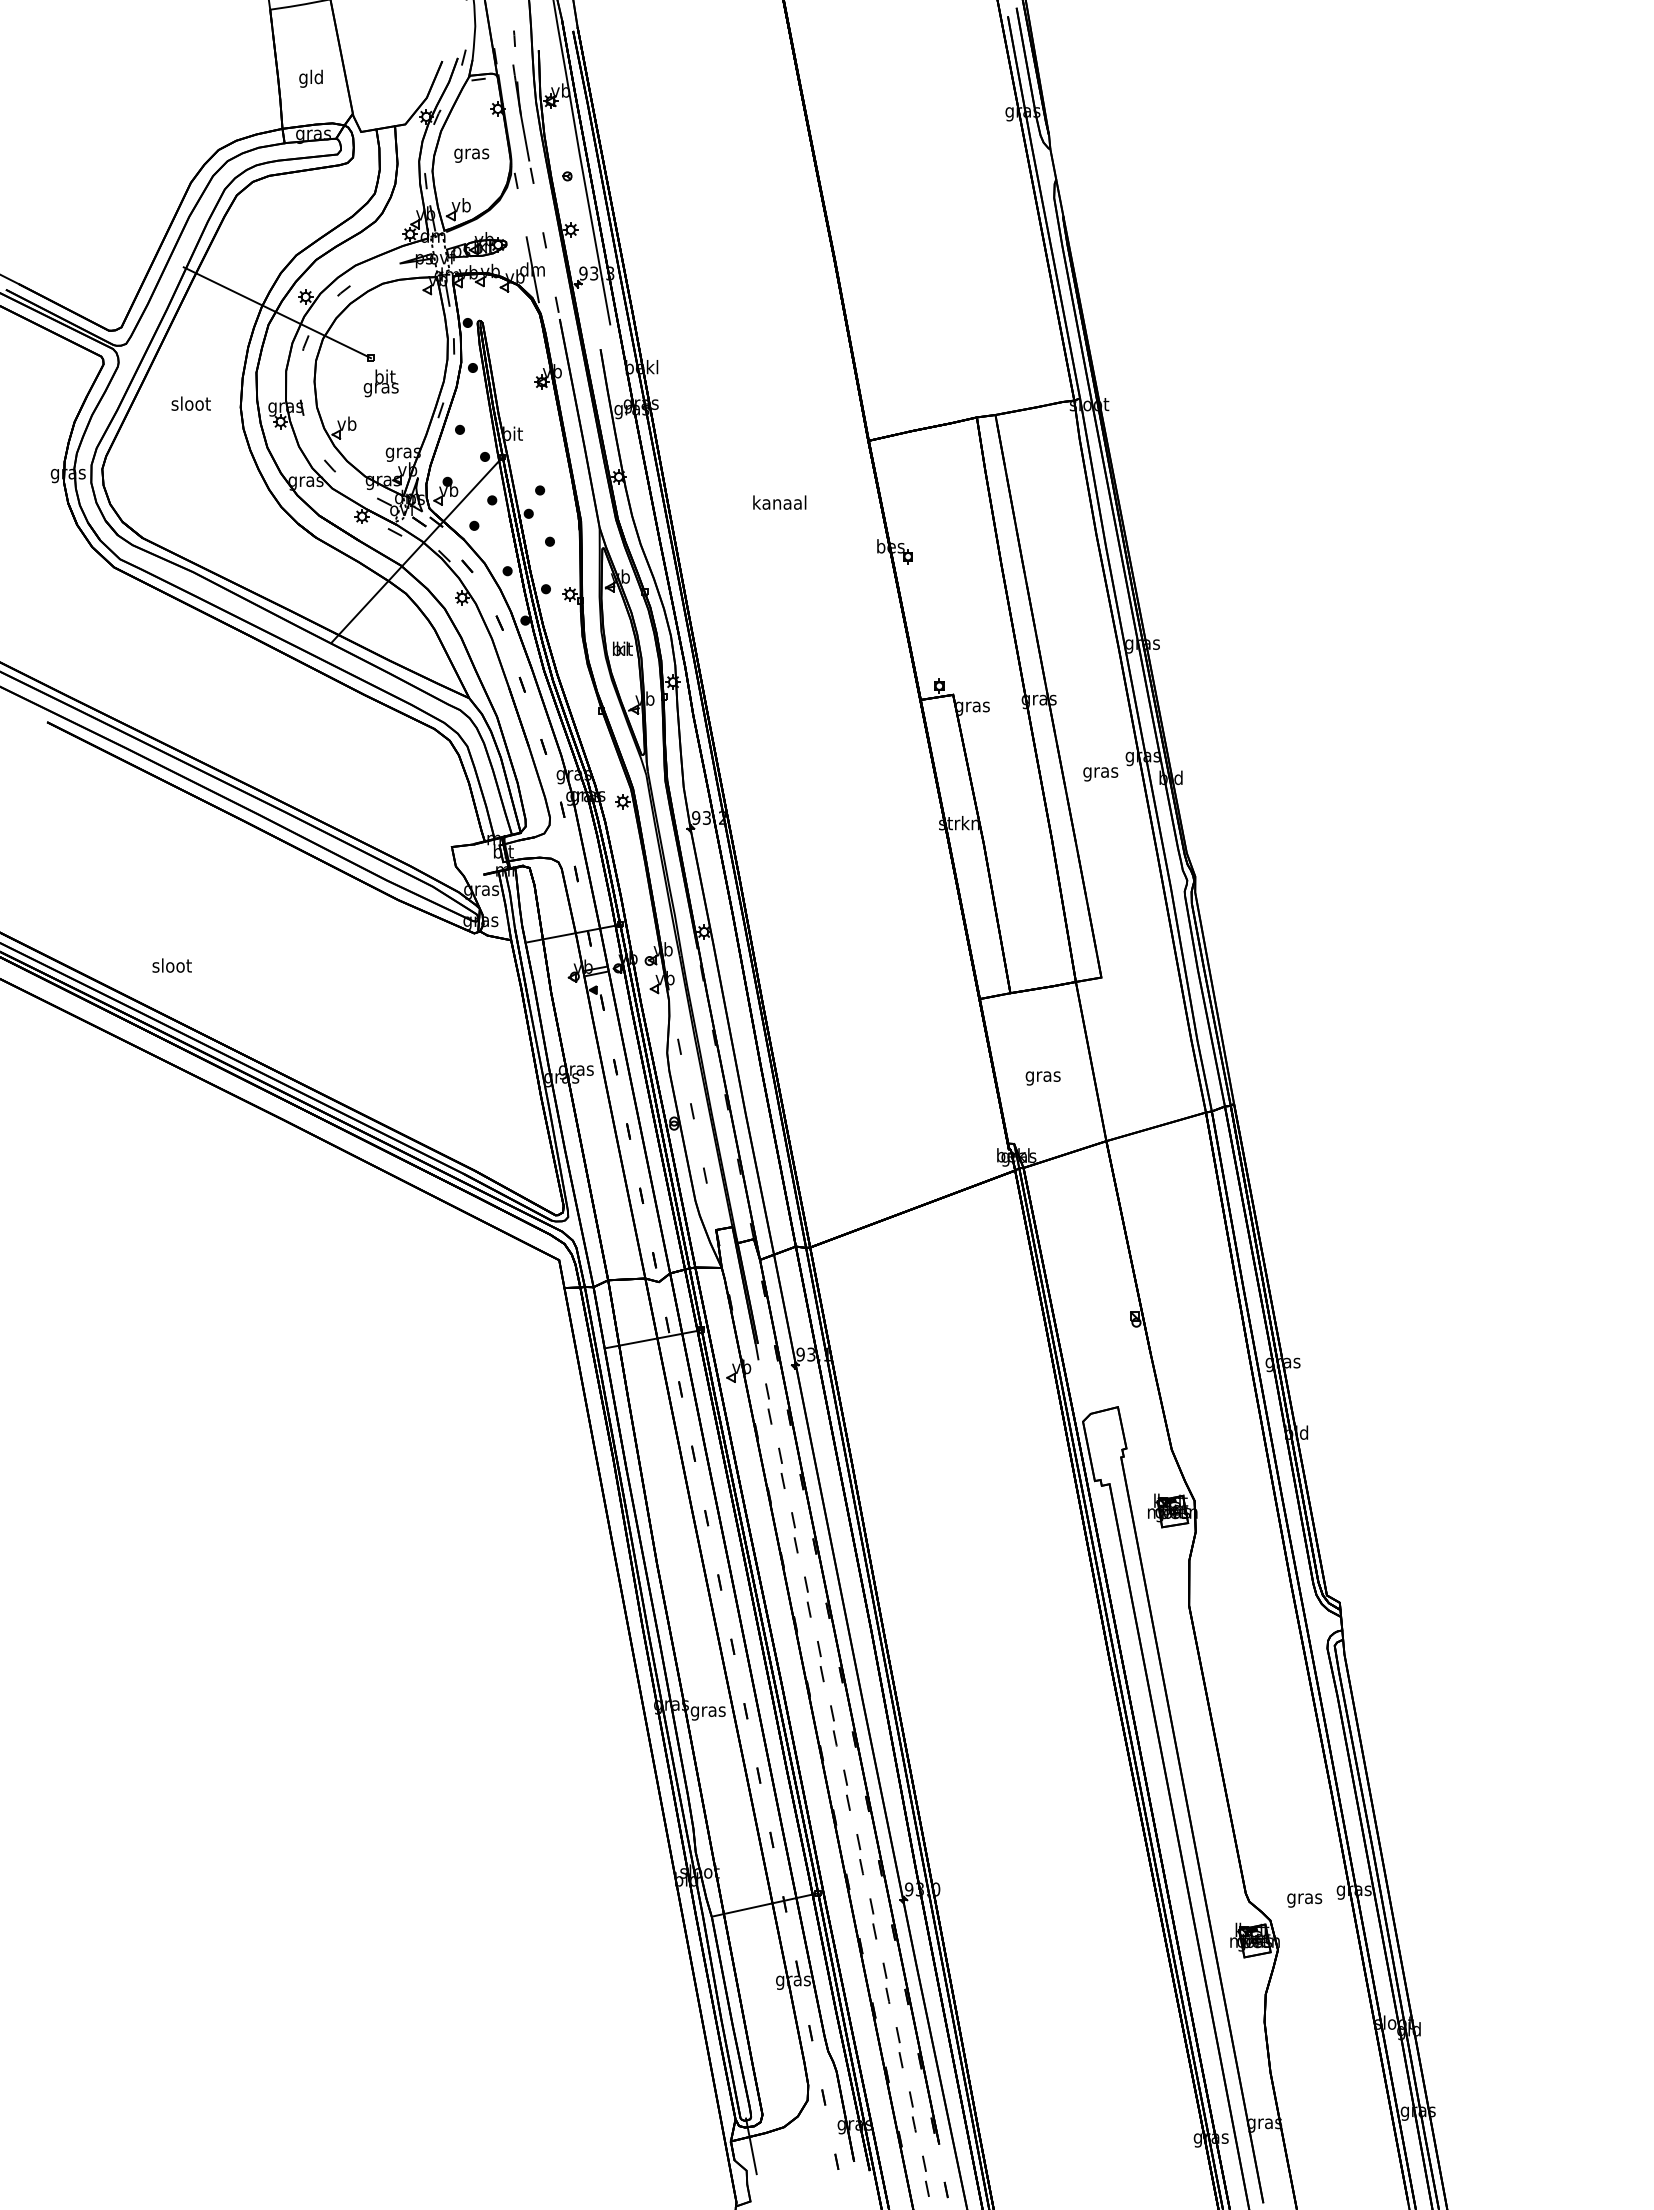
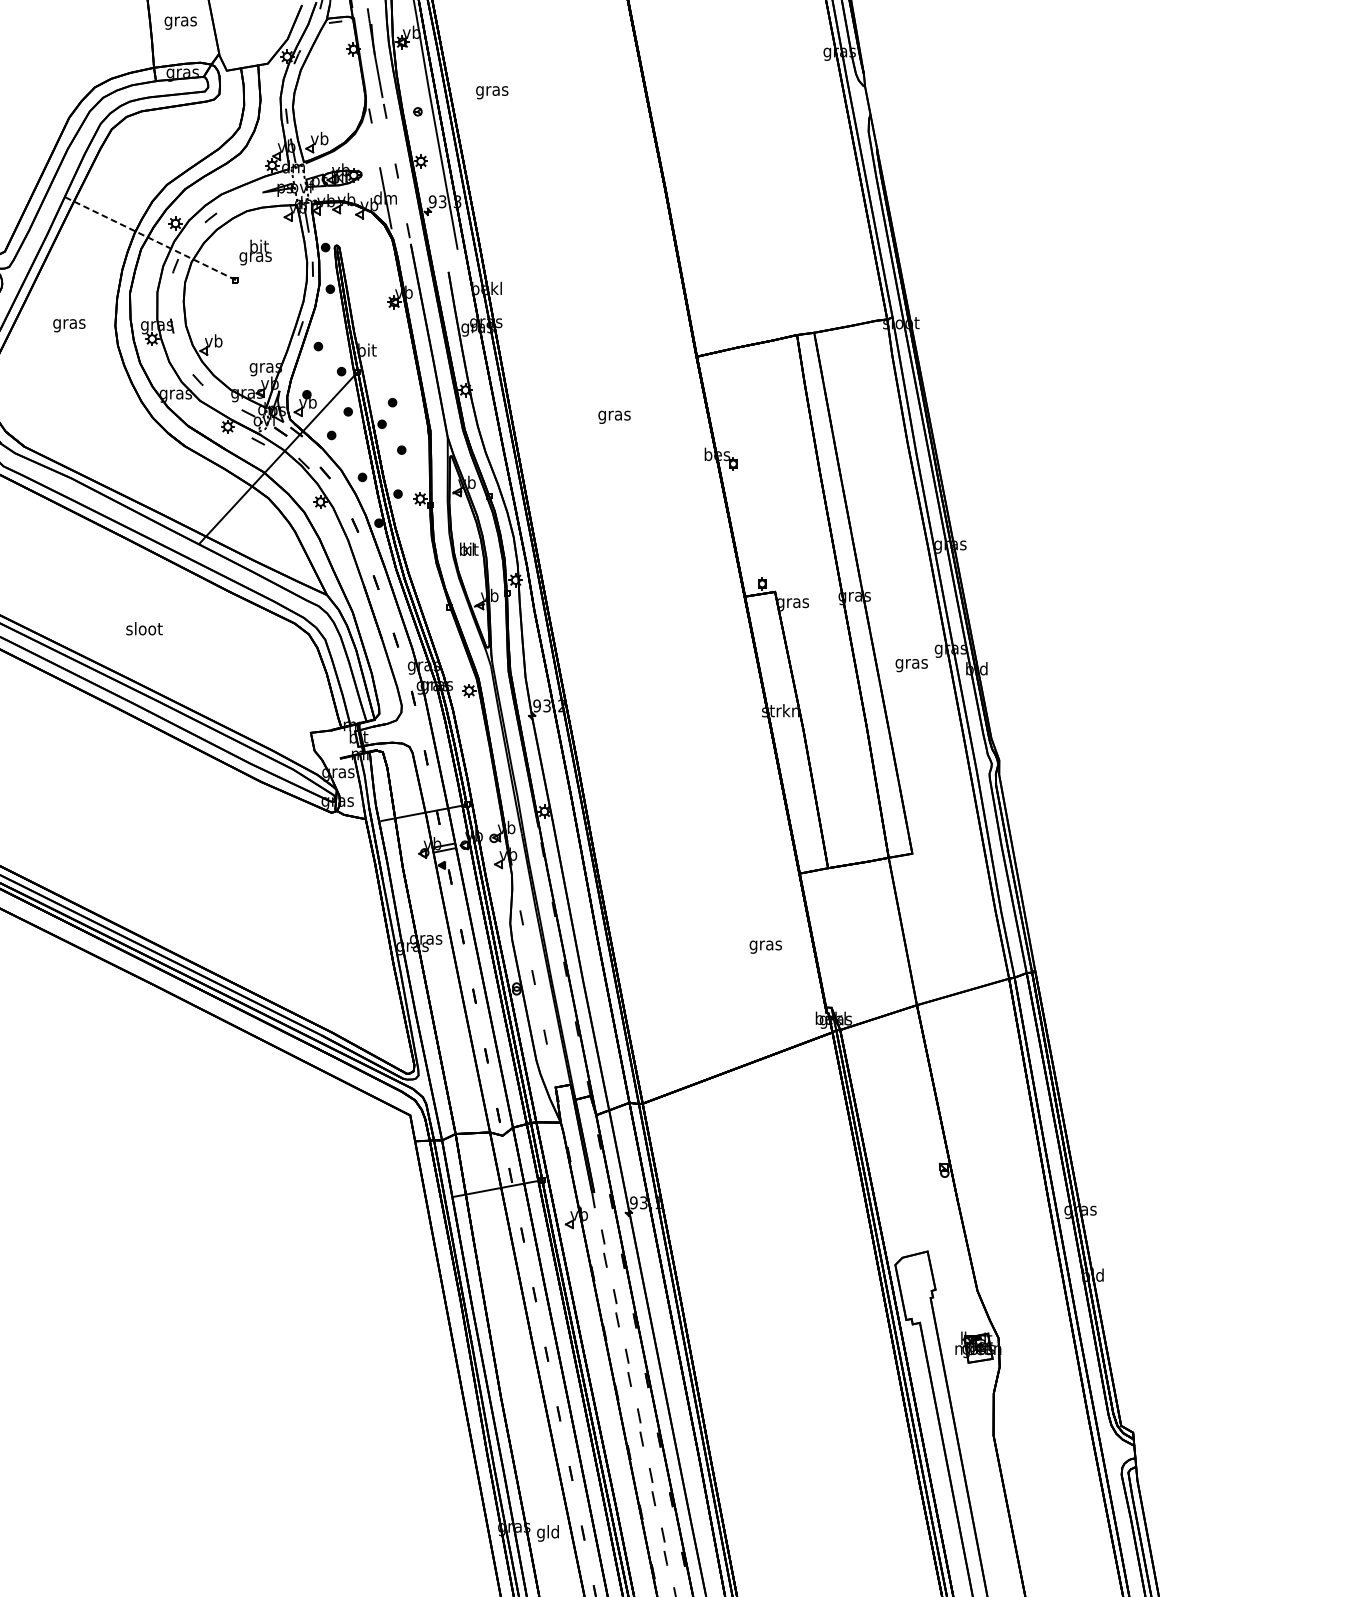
text: (310, 78) -> (179, 21), gld -> gras
text: (471, 155) -> (492, 92), moved
line: (276, 312) -> (148, 237), solid -> dashed
text: (380, 383) -> (254, 252), moved
text: (190, 405) -> (68, 323), sloot -> gras
text: (779, 504) -> (614, 415), kanaal -> gras
text: (171, 965) -> (143, 628), moved
text: (1042, 1078) -> (765, 947), moved
text: (707, 1711) -> (547, 1533), gras -> gld

